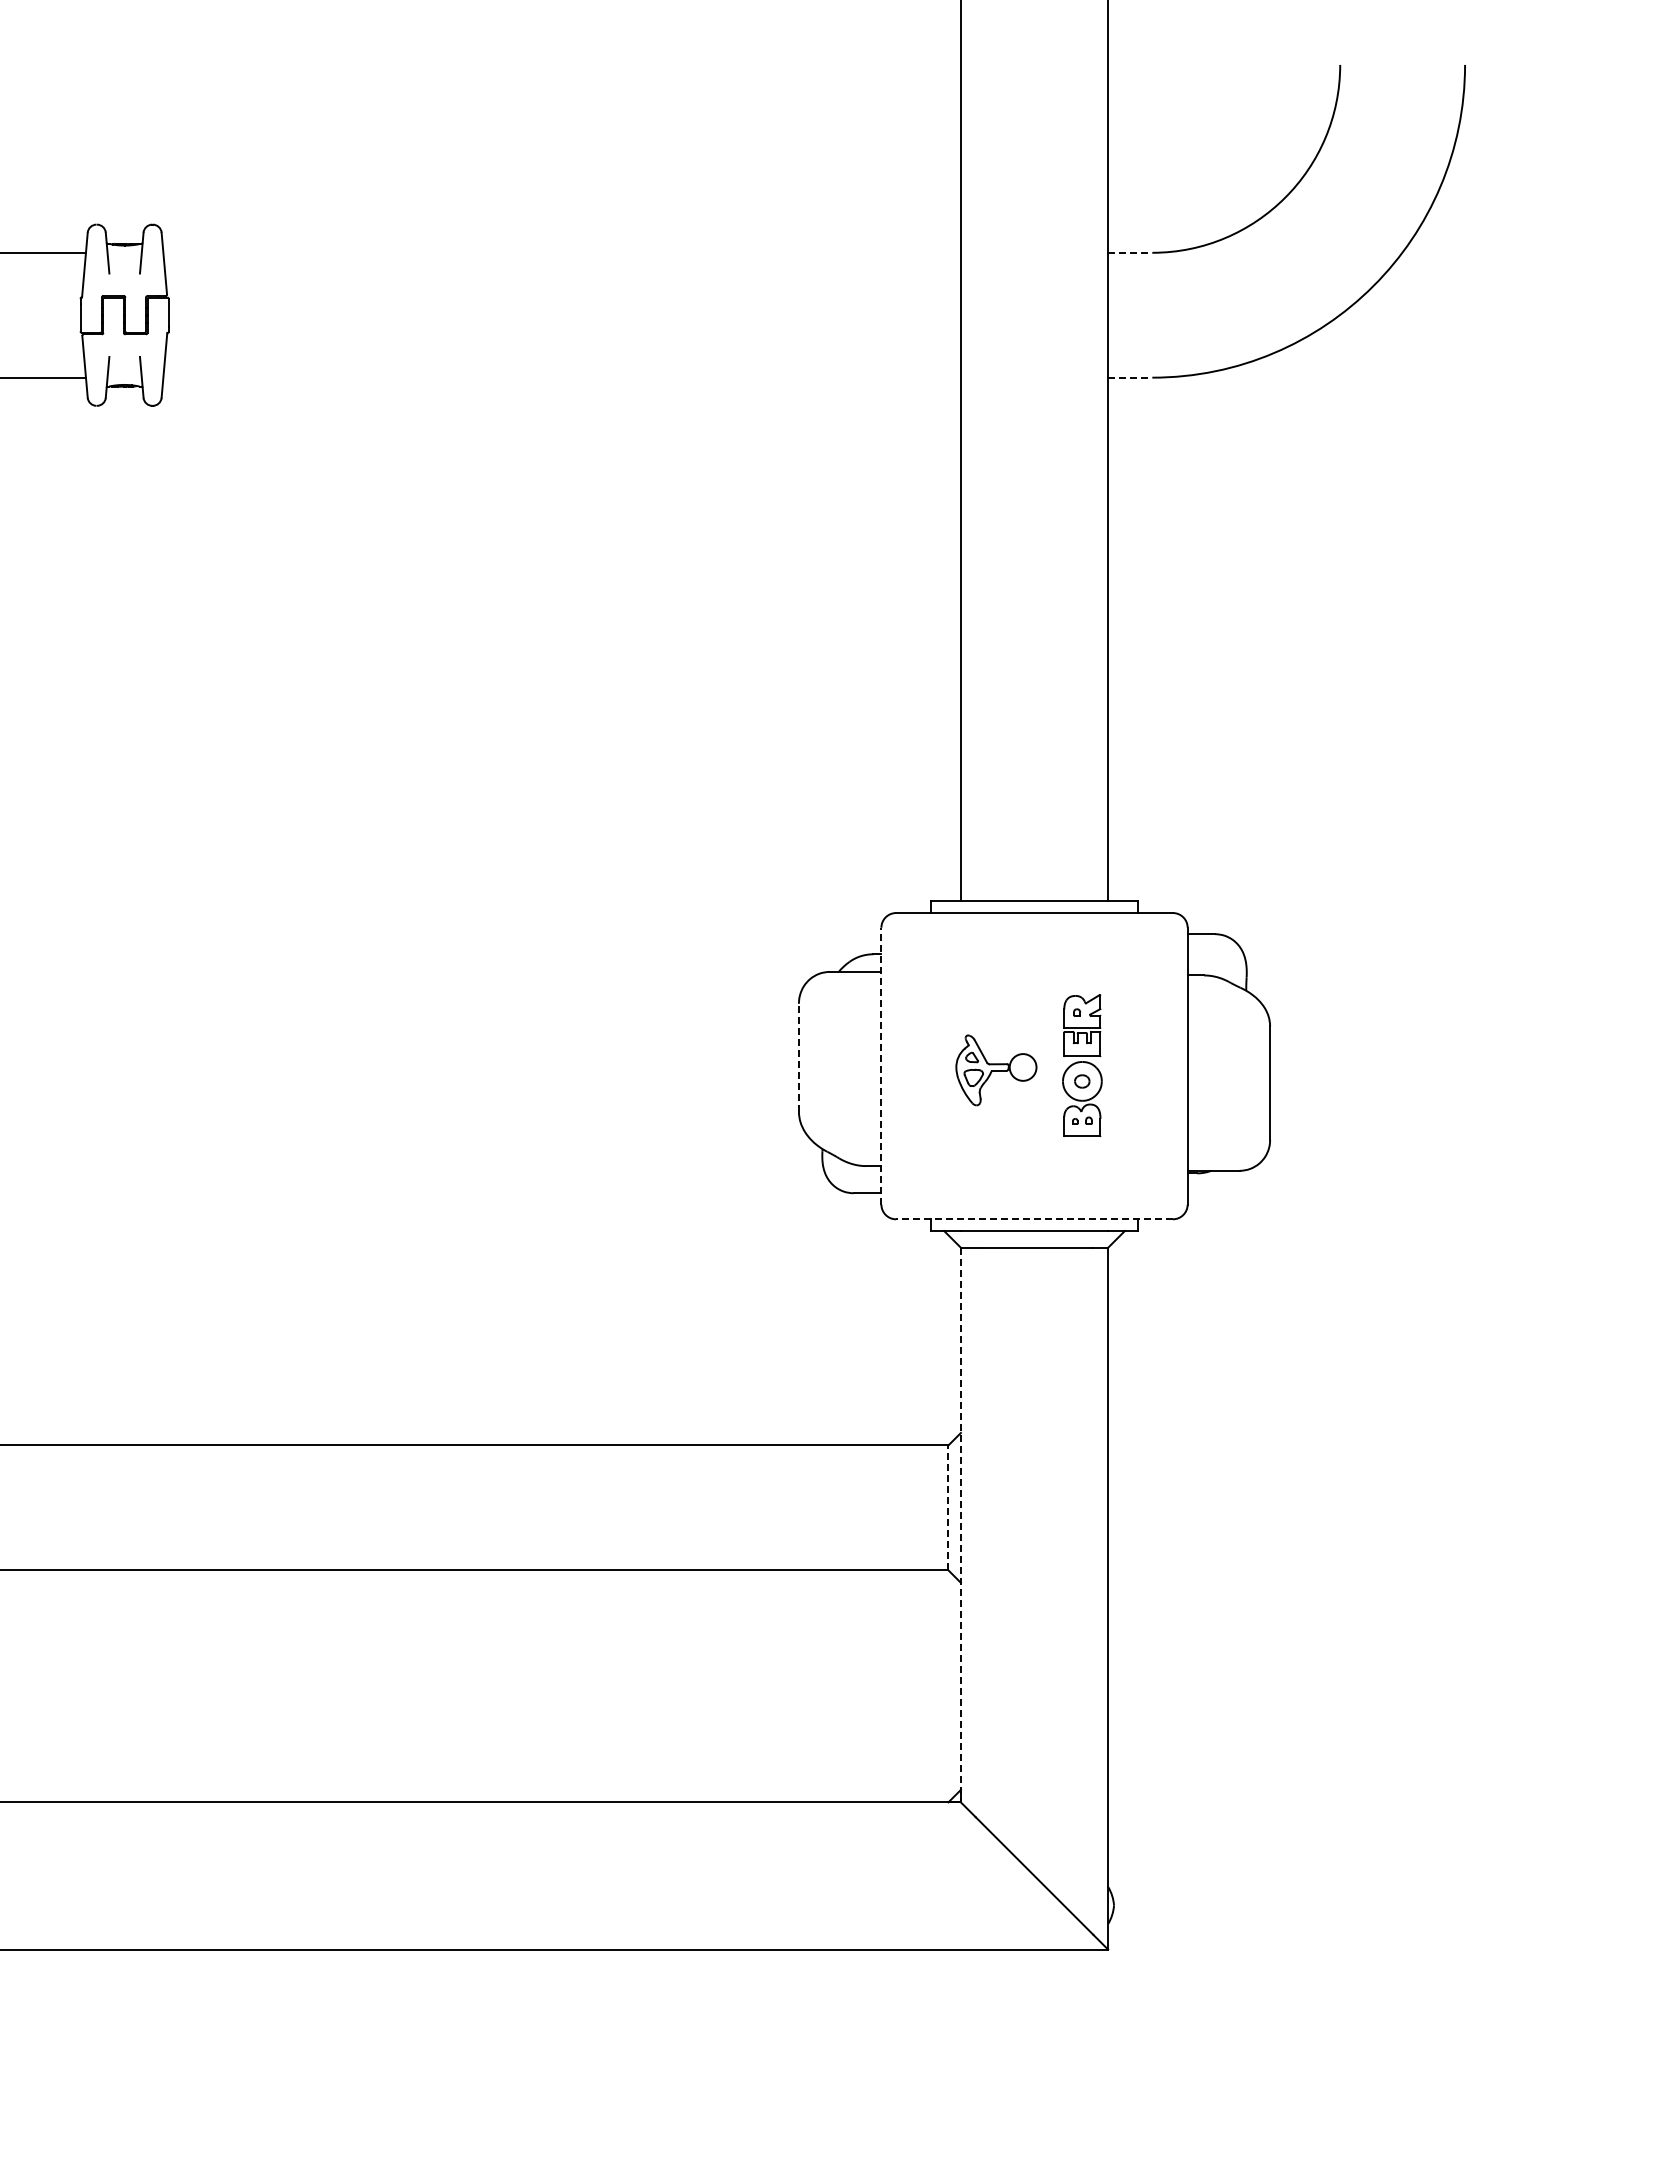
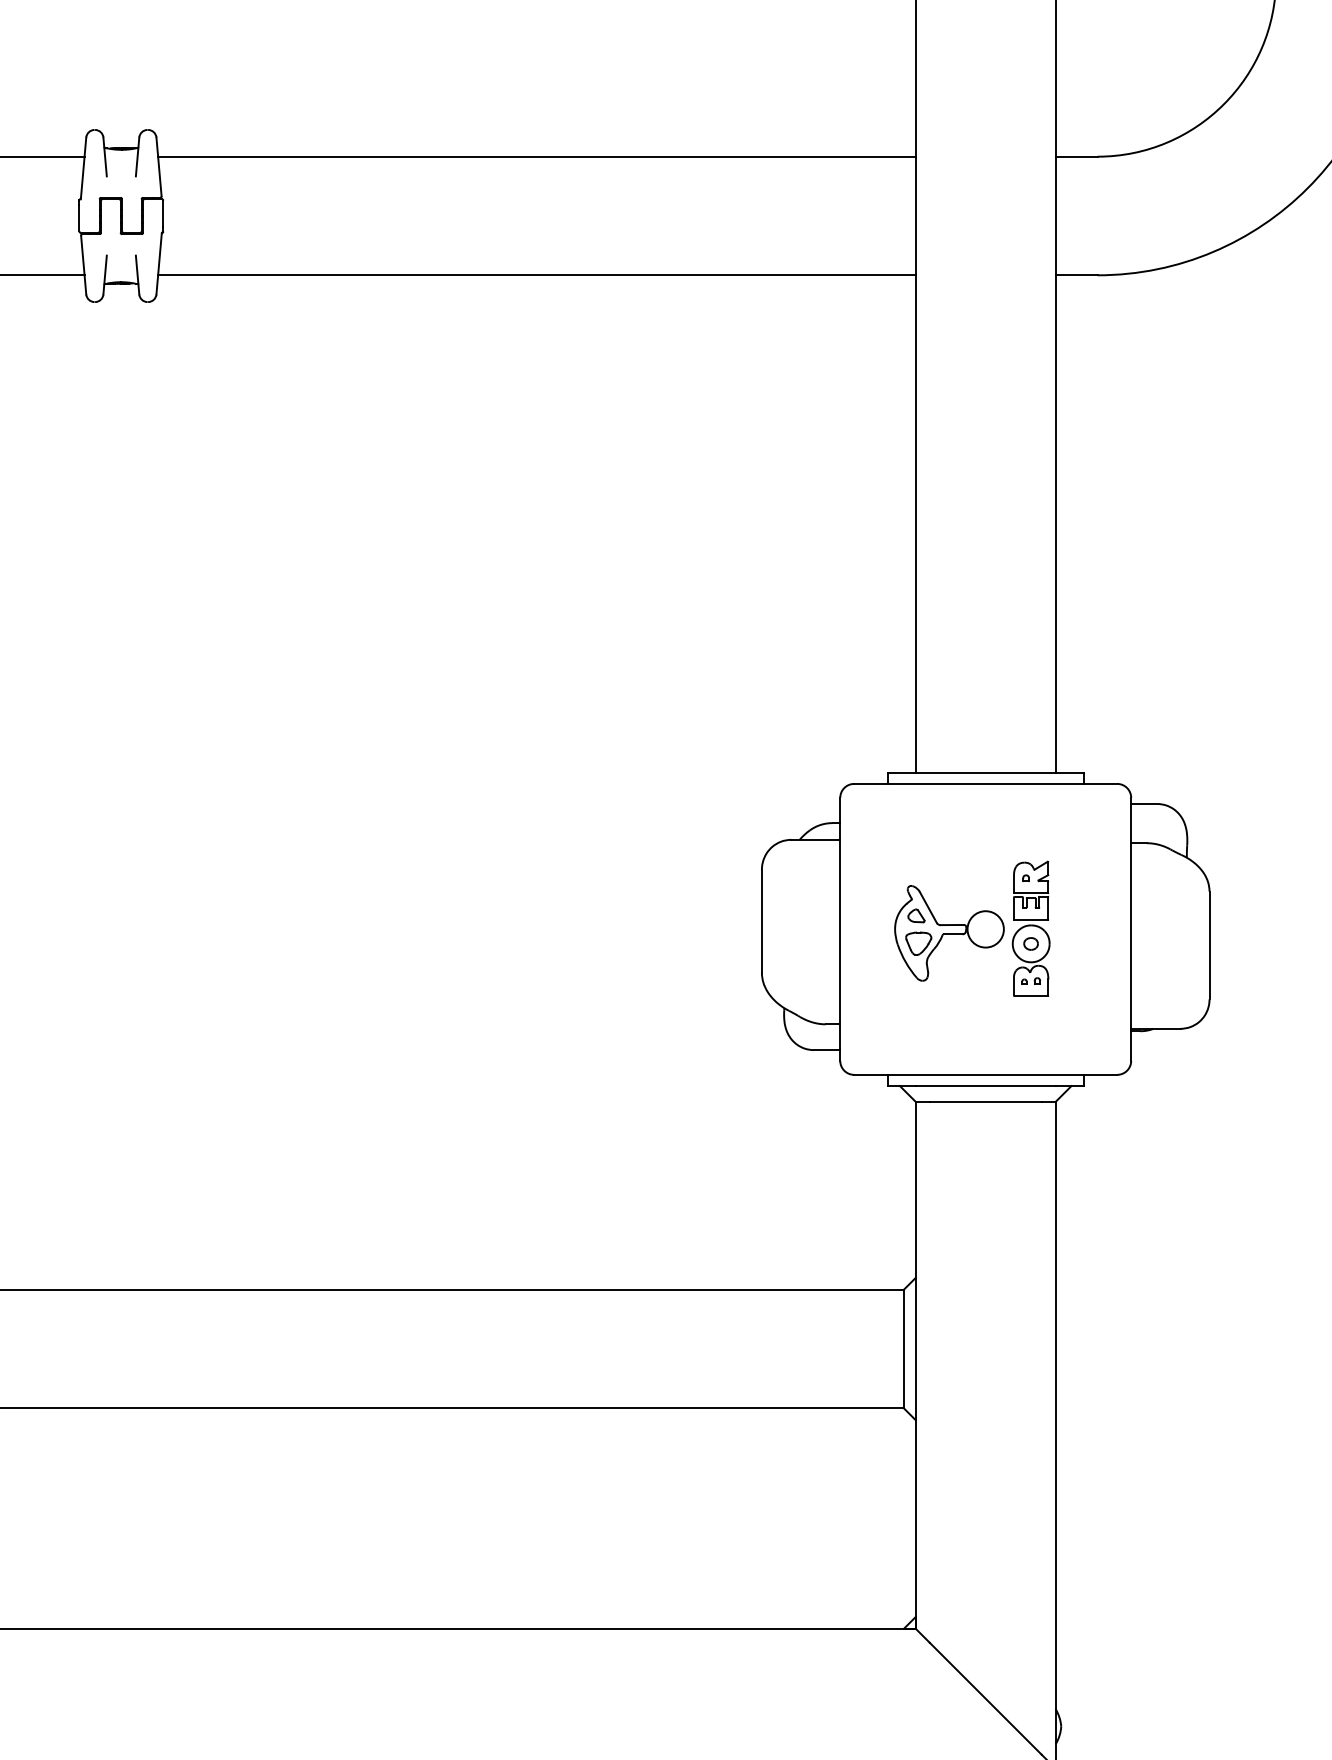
line: (561, 252) -> (536, 156), added
line: (1130, 252) -> (1076, 156), dashed -> solid
line: (561, 377) -> (536, 275), added
line: (1130, 377) -> (1076, 275), dashed -> solid
line: (798, 1057) -> (761, 921), dashed -> solid
line: (881, 1065) -> (840, 928), dashed -> solid
part: (996, 1070) -> (949, 933), size x1.43
line: (1034, 1219) -> (985, 1075), dashed -> solid
line: (948, 1507) -> (903, 1348), dashed -> solid
line: (960, 1525) -> (915, 1365), dashed -> solid

